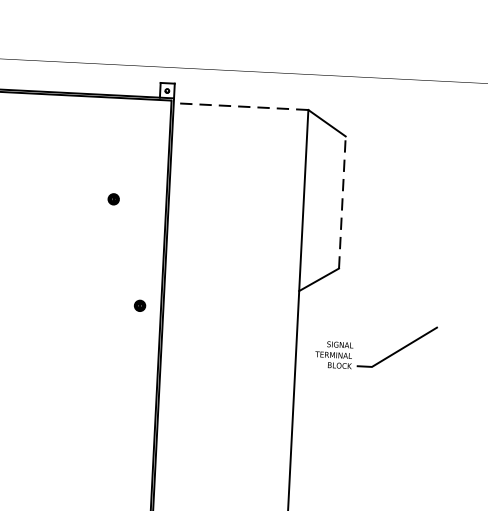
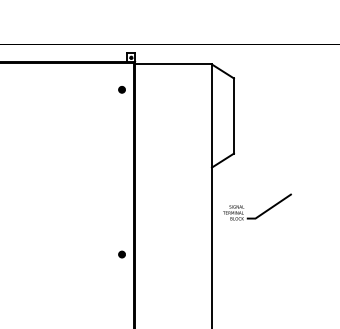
line: (240, 106) -> (173, 64), dashed -> solid
part: (112, 198) -> (121, 89), moved
line: (341, 203) -> (233, 116), dashed -> solid
part: (139, 305) -> (121, 254), moved
part: (384, 356) -> (262, 212), moved

